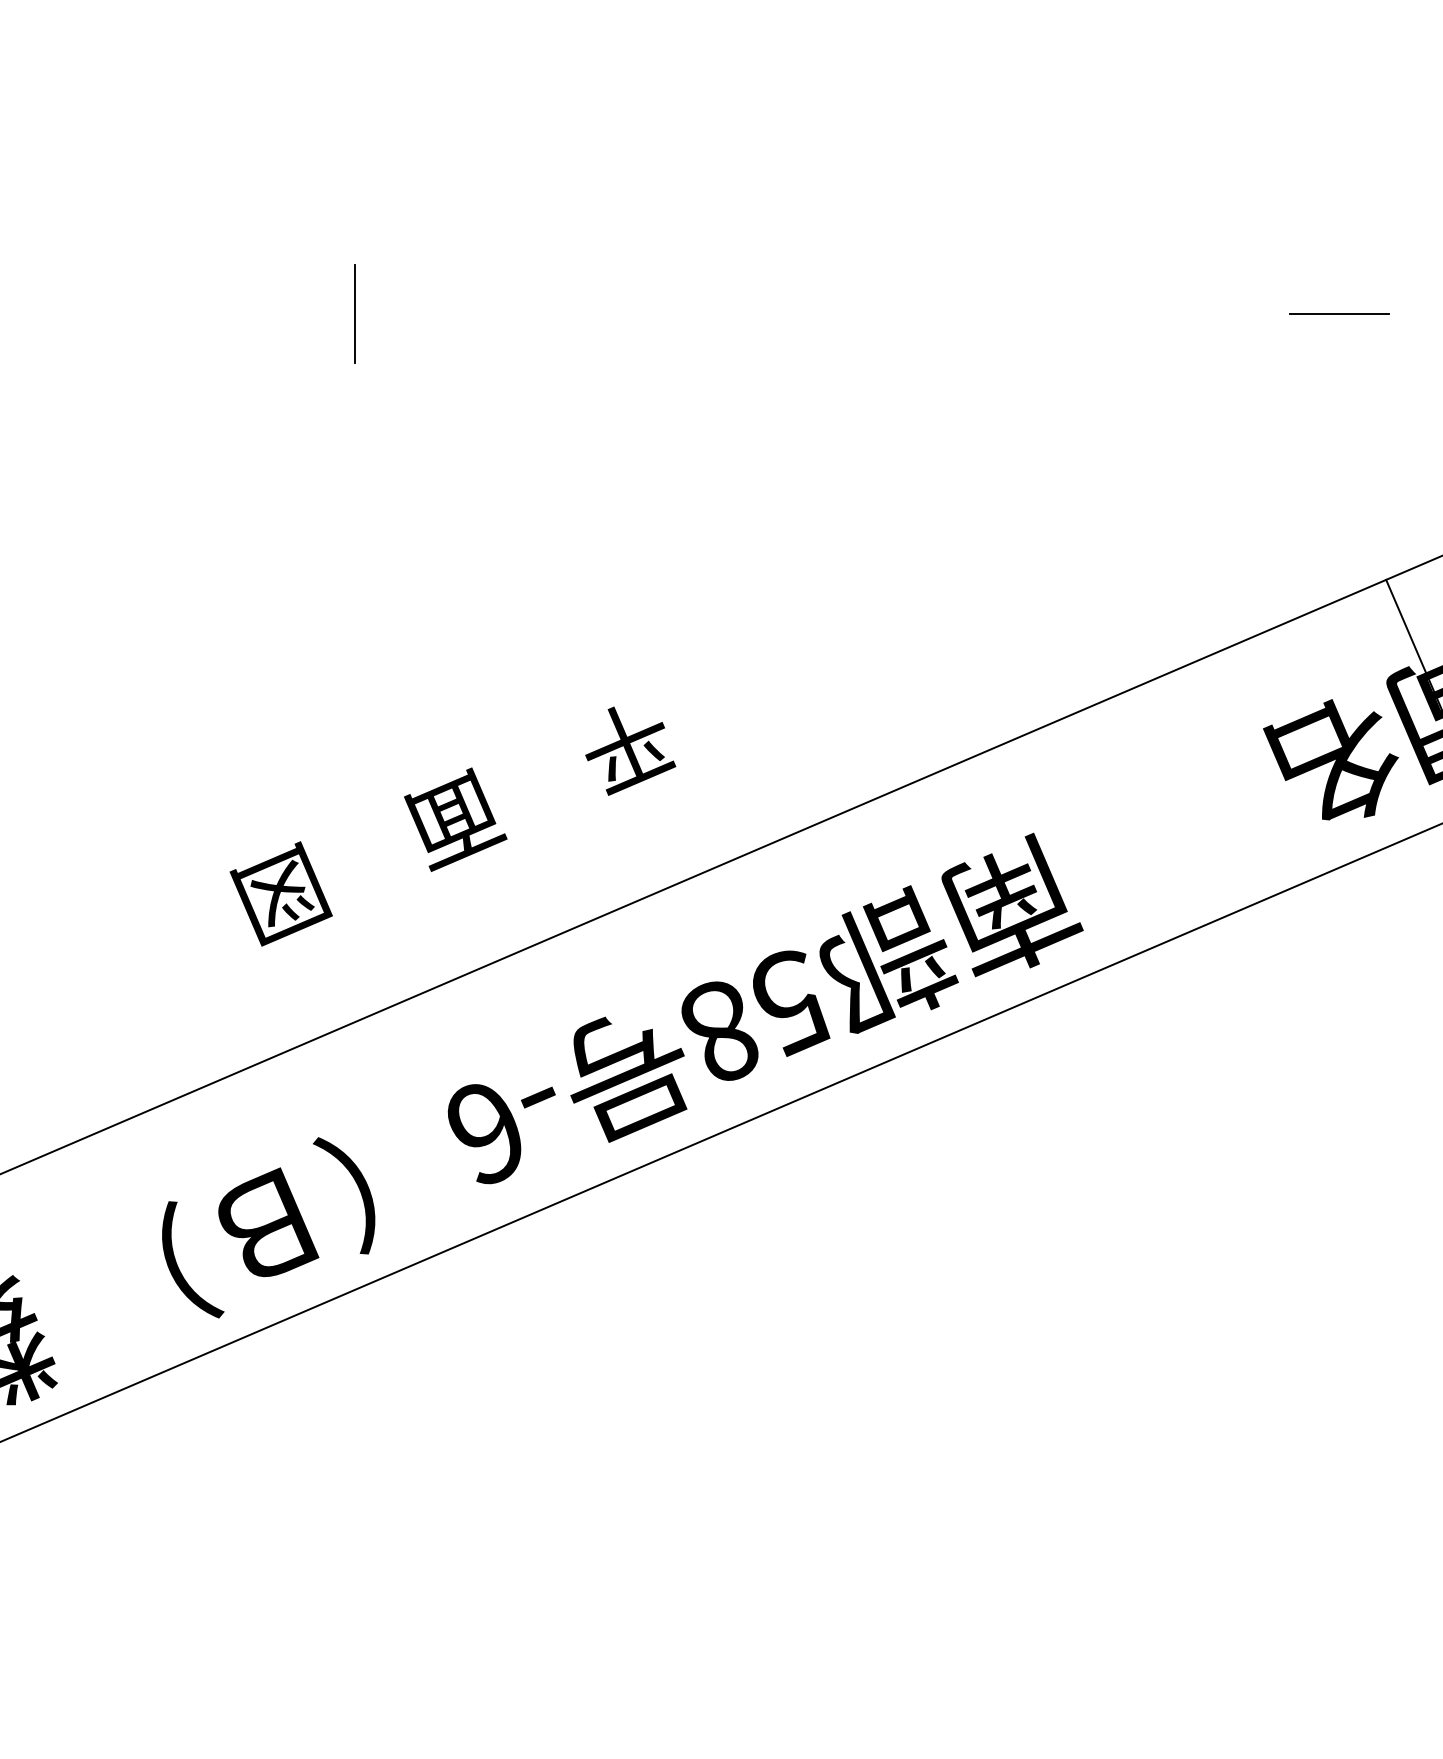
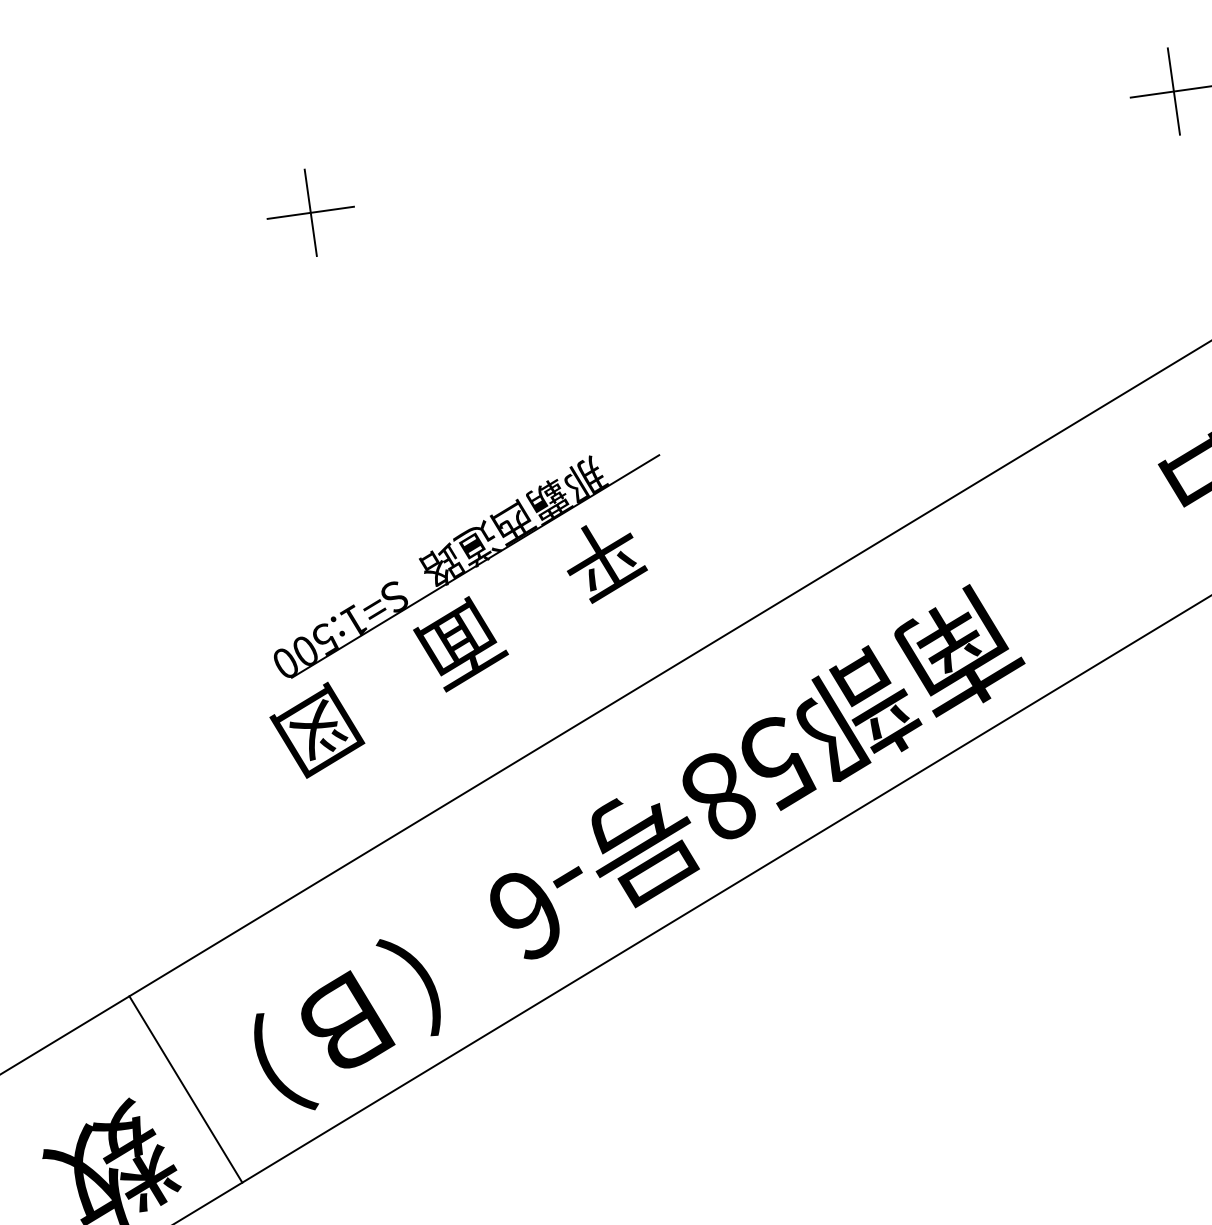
line: (1339, 313) -> (1173, 90), added
line: (355, 314) -> (311, 213), added
part: (475, 730) -> (467, 563), added
line: (77, 1274) -> (185, 1089), added

